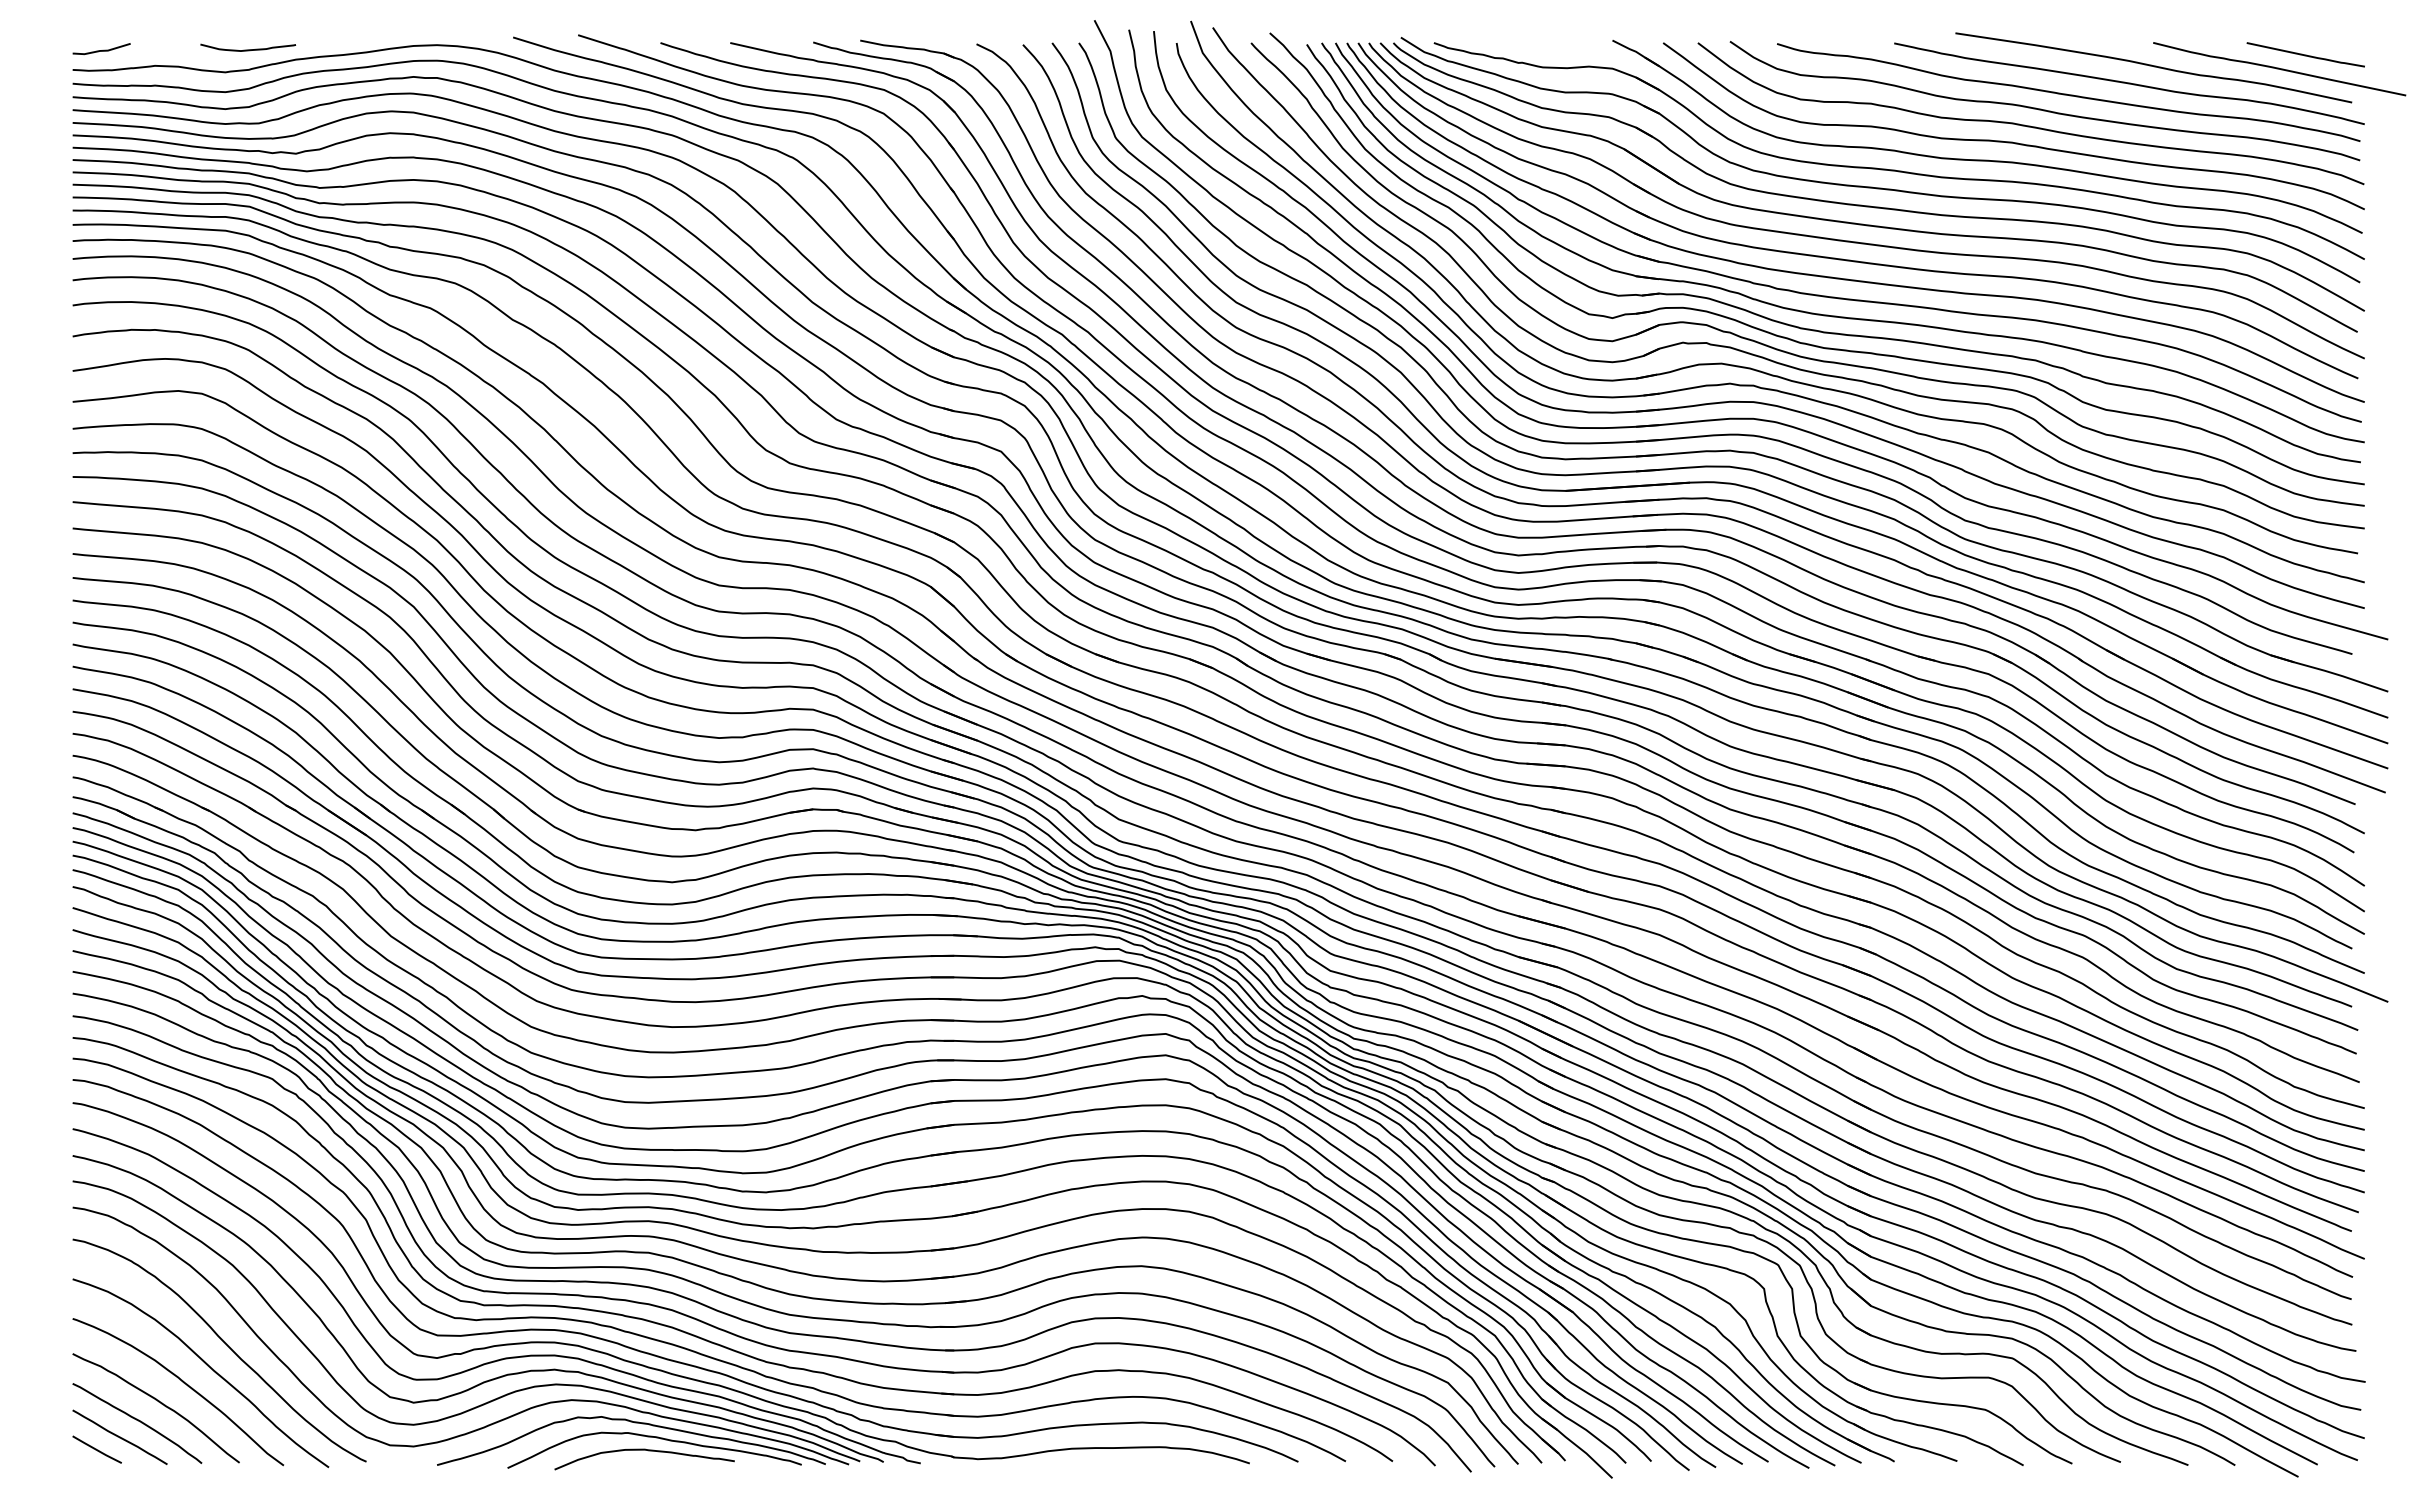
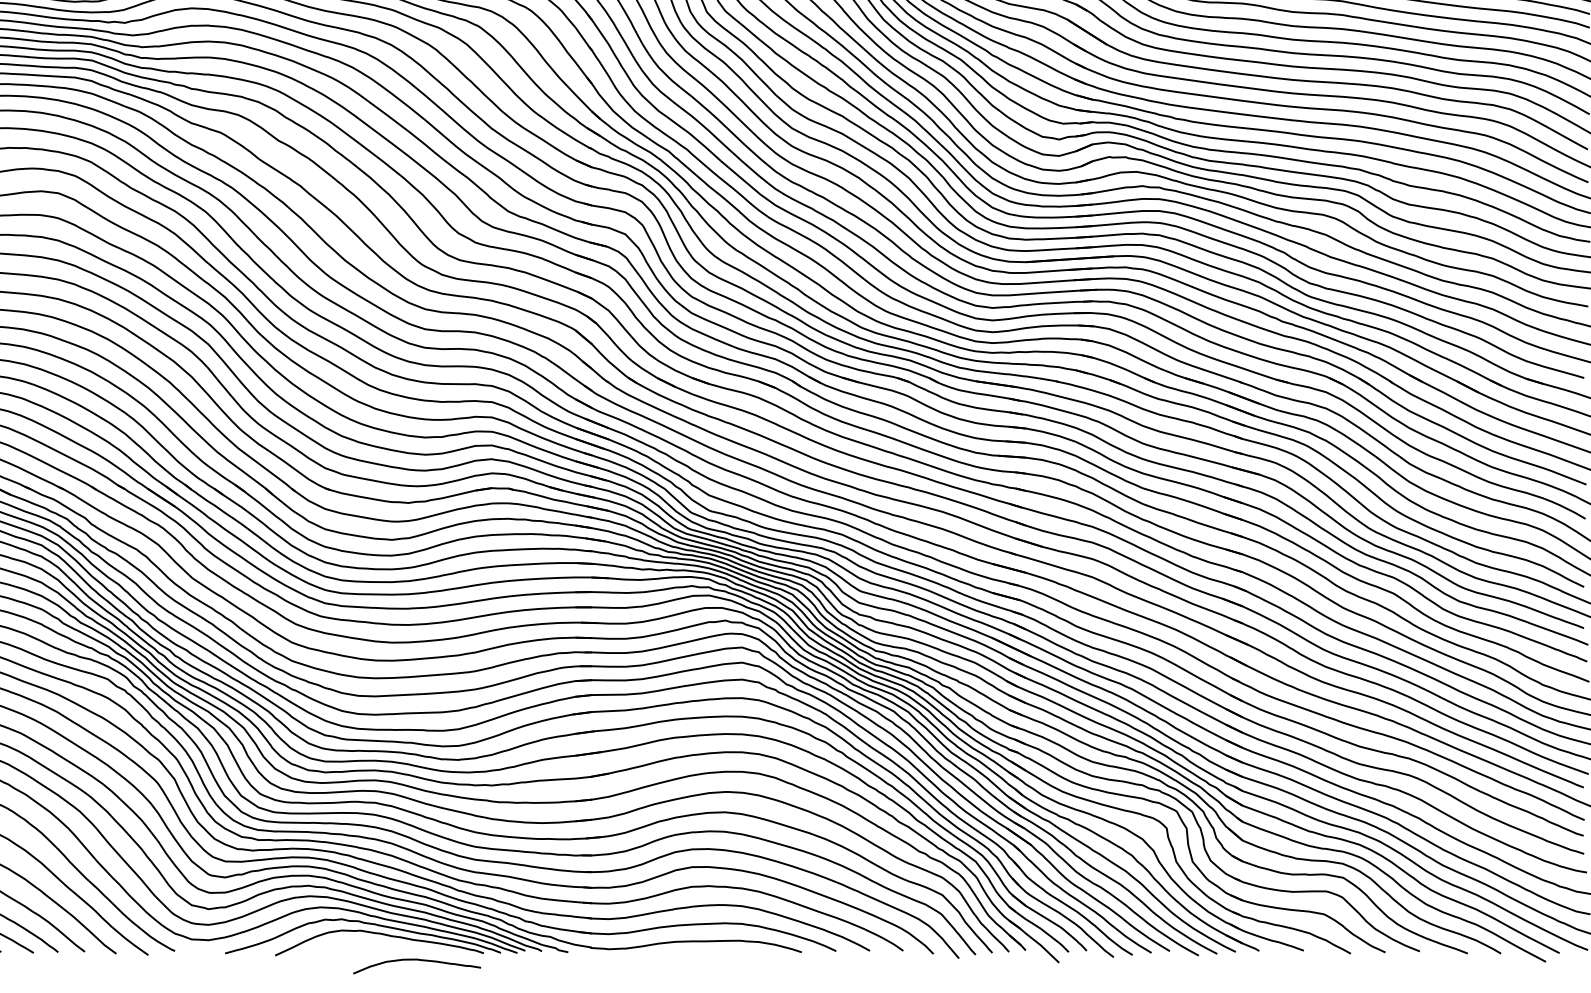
curve: (648, 1451) -> (419, 960), moved

